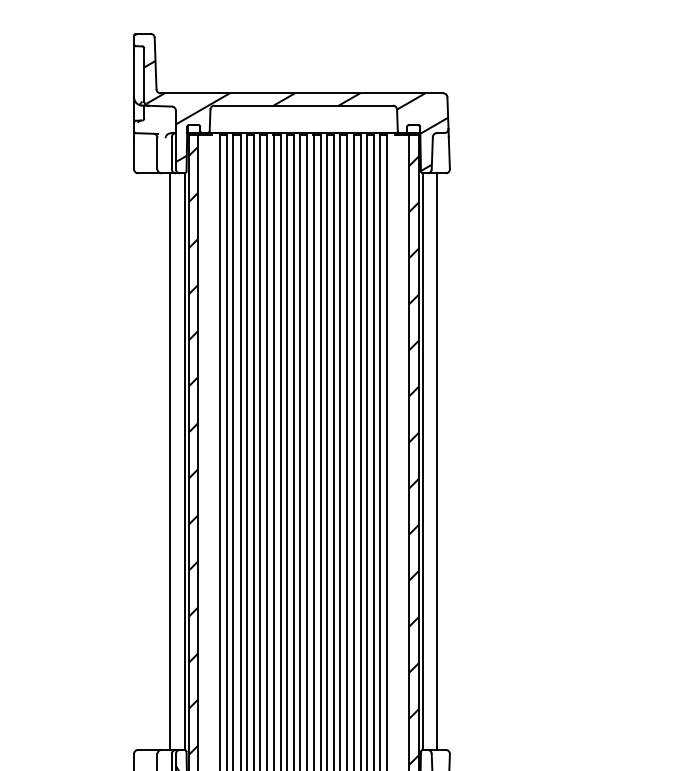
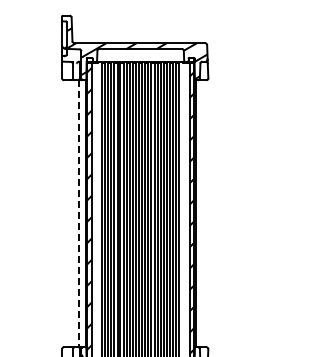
line: (437, 461) -> (202, 213), removed
line: (169, 463) -> (78, 214), solid -> dashed

